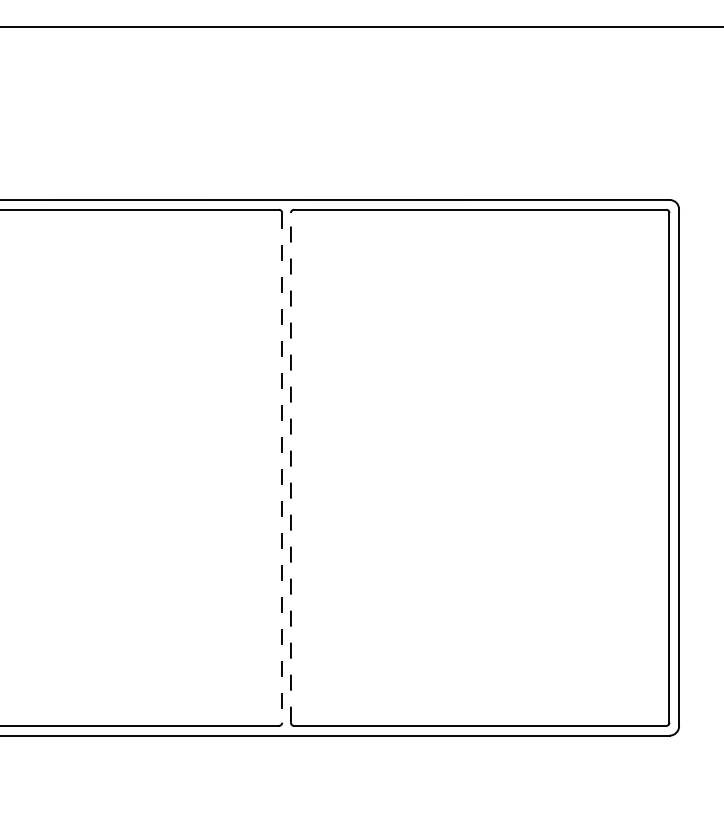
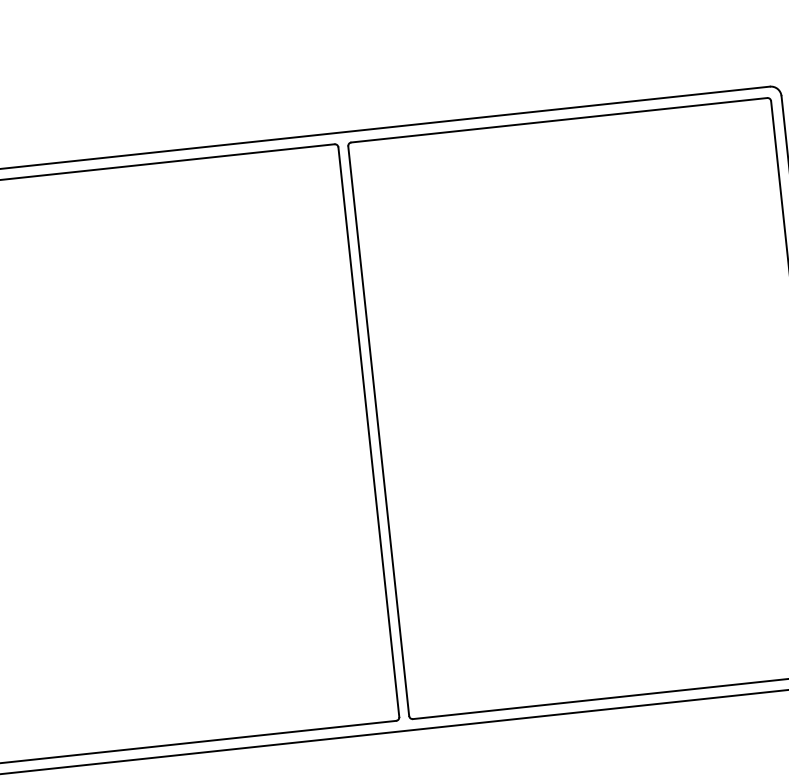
line: (282, 467) -> (369, 431), dashed -> solid
line: (290, 467) -> (378, 430), dashed -> solid

